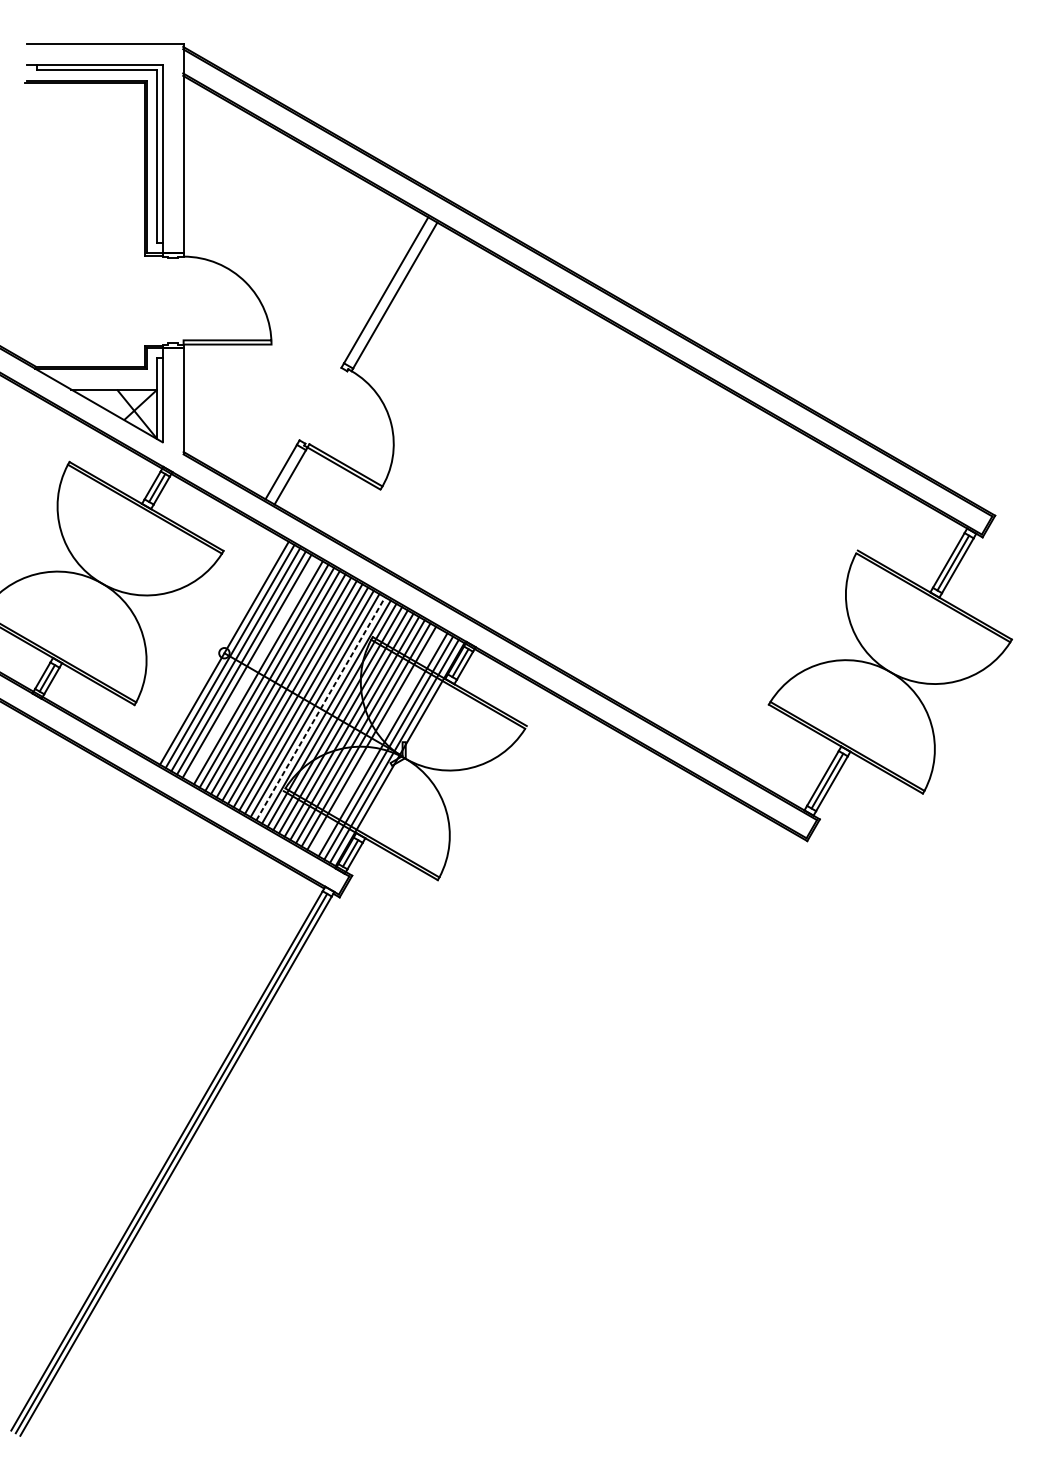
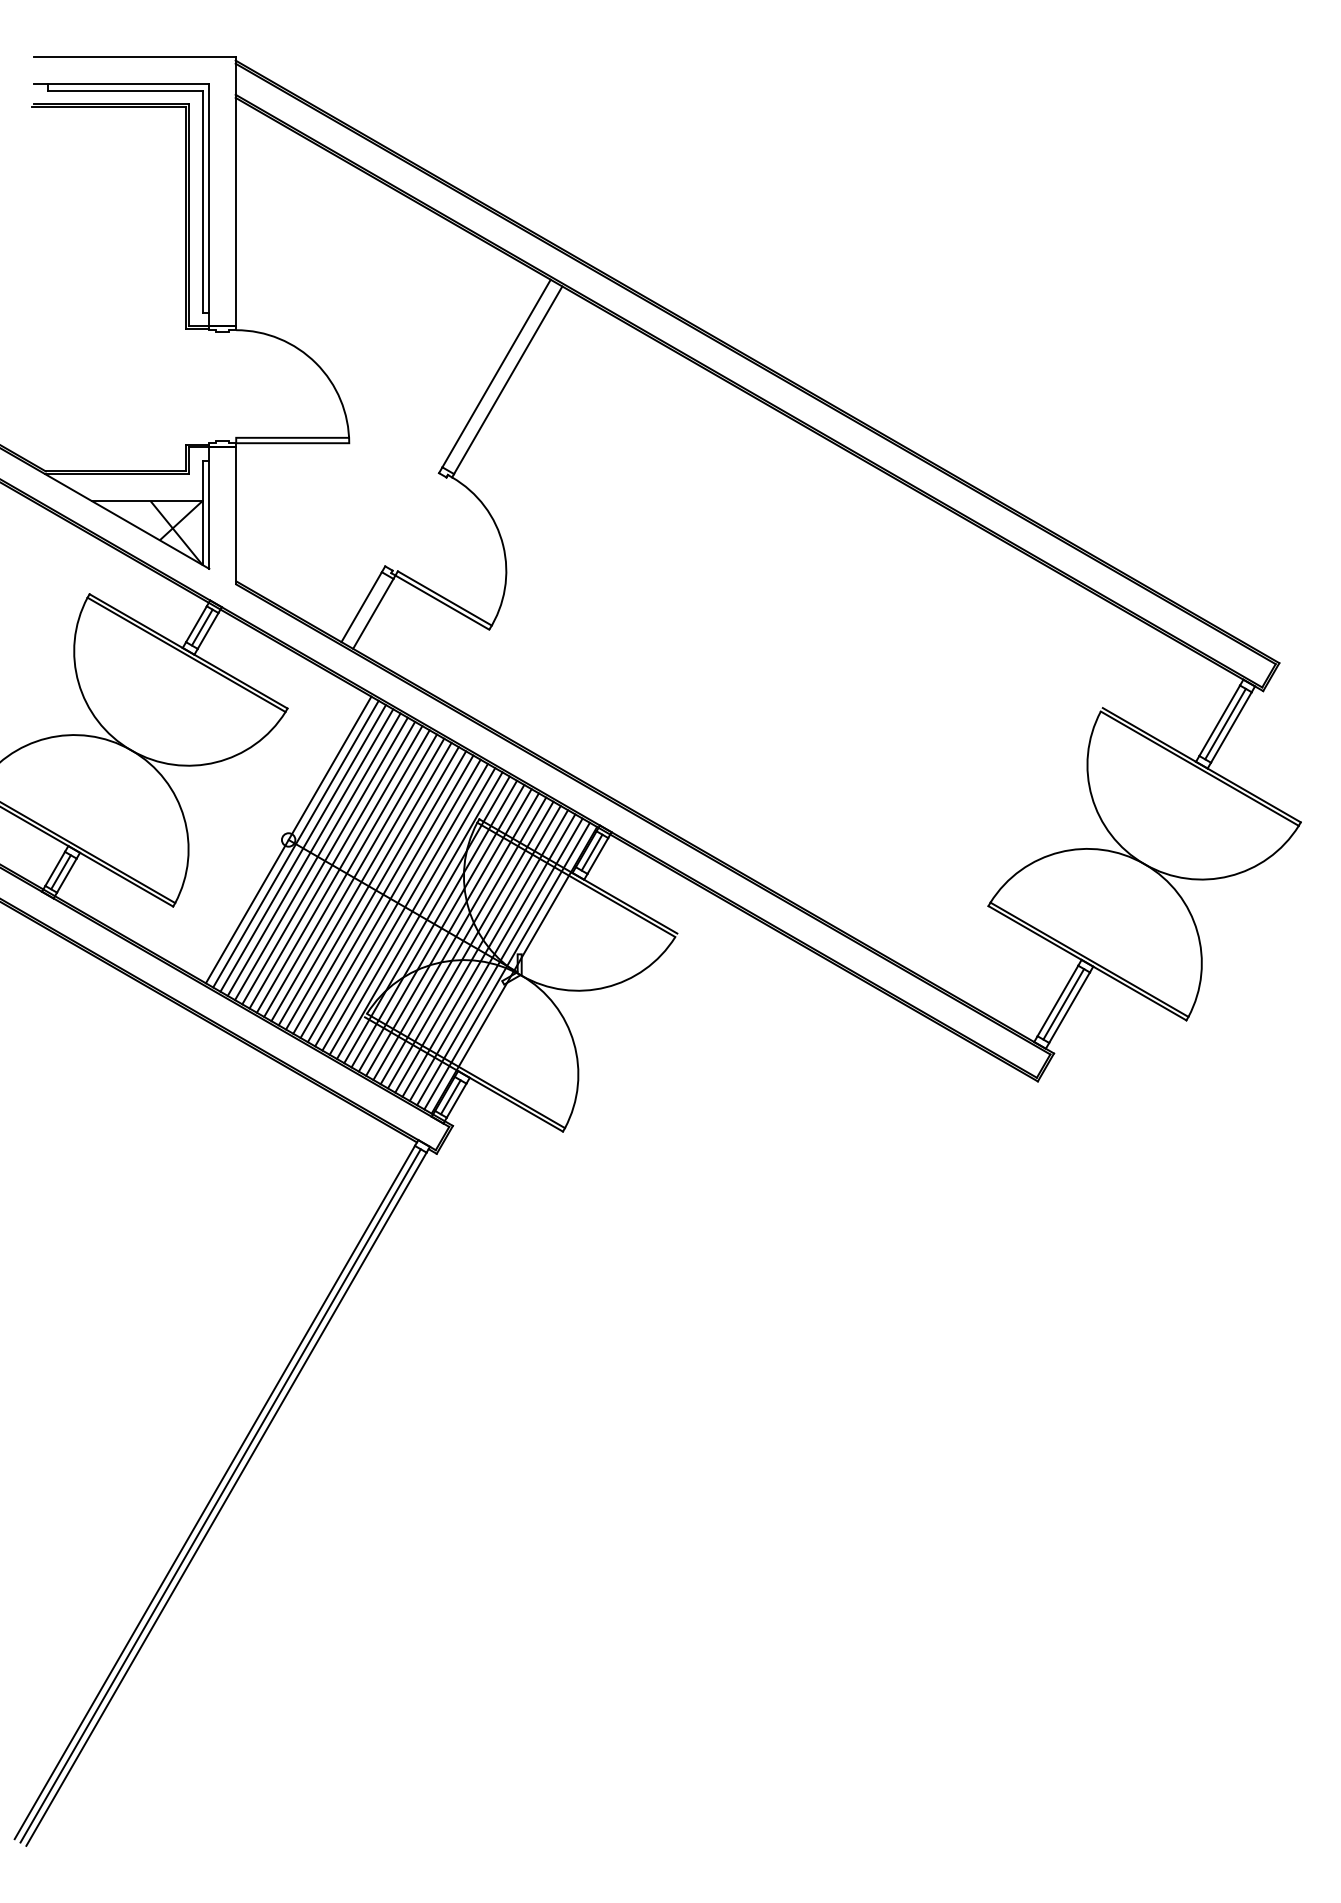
line: (252, 669) -> (324, 860), added
line: (320, 708) -> (412, 911), dashed -> solid
line: (377, 741) -> (485, 953), added

